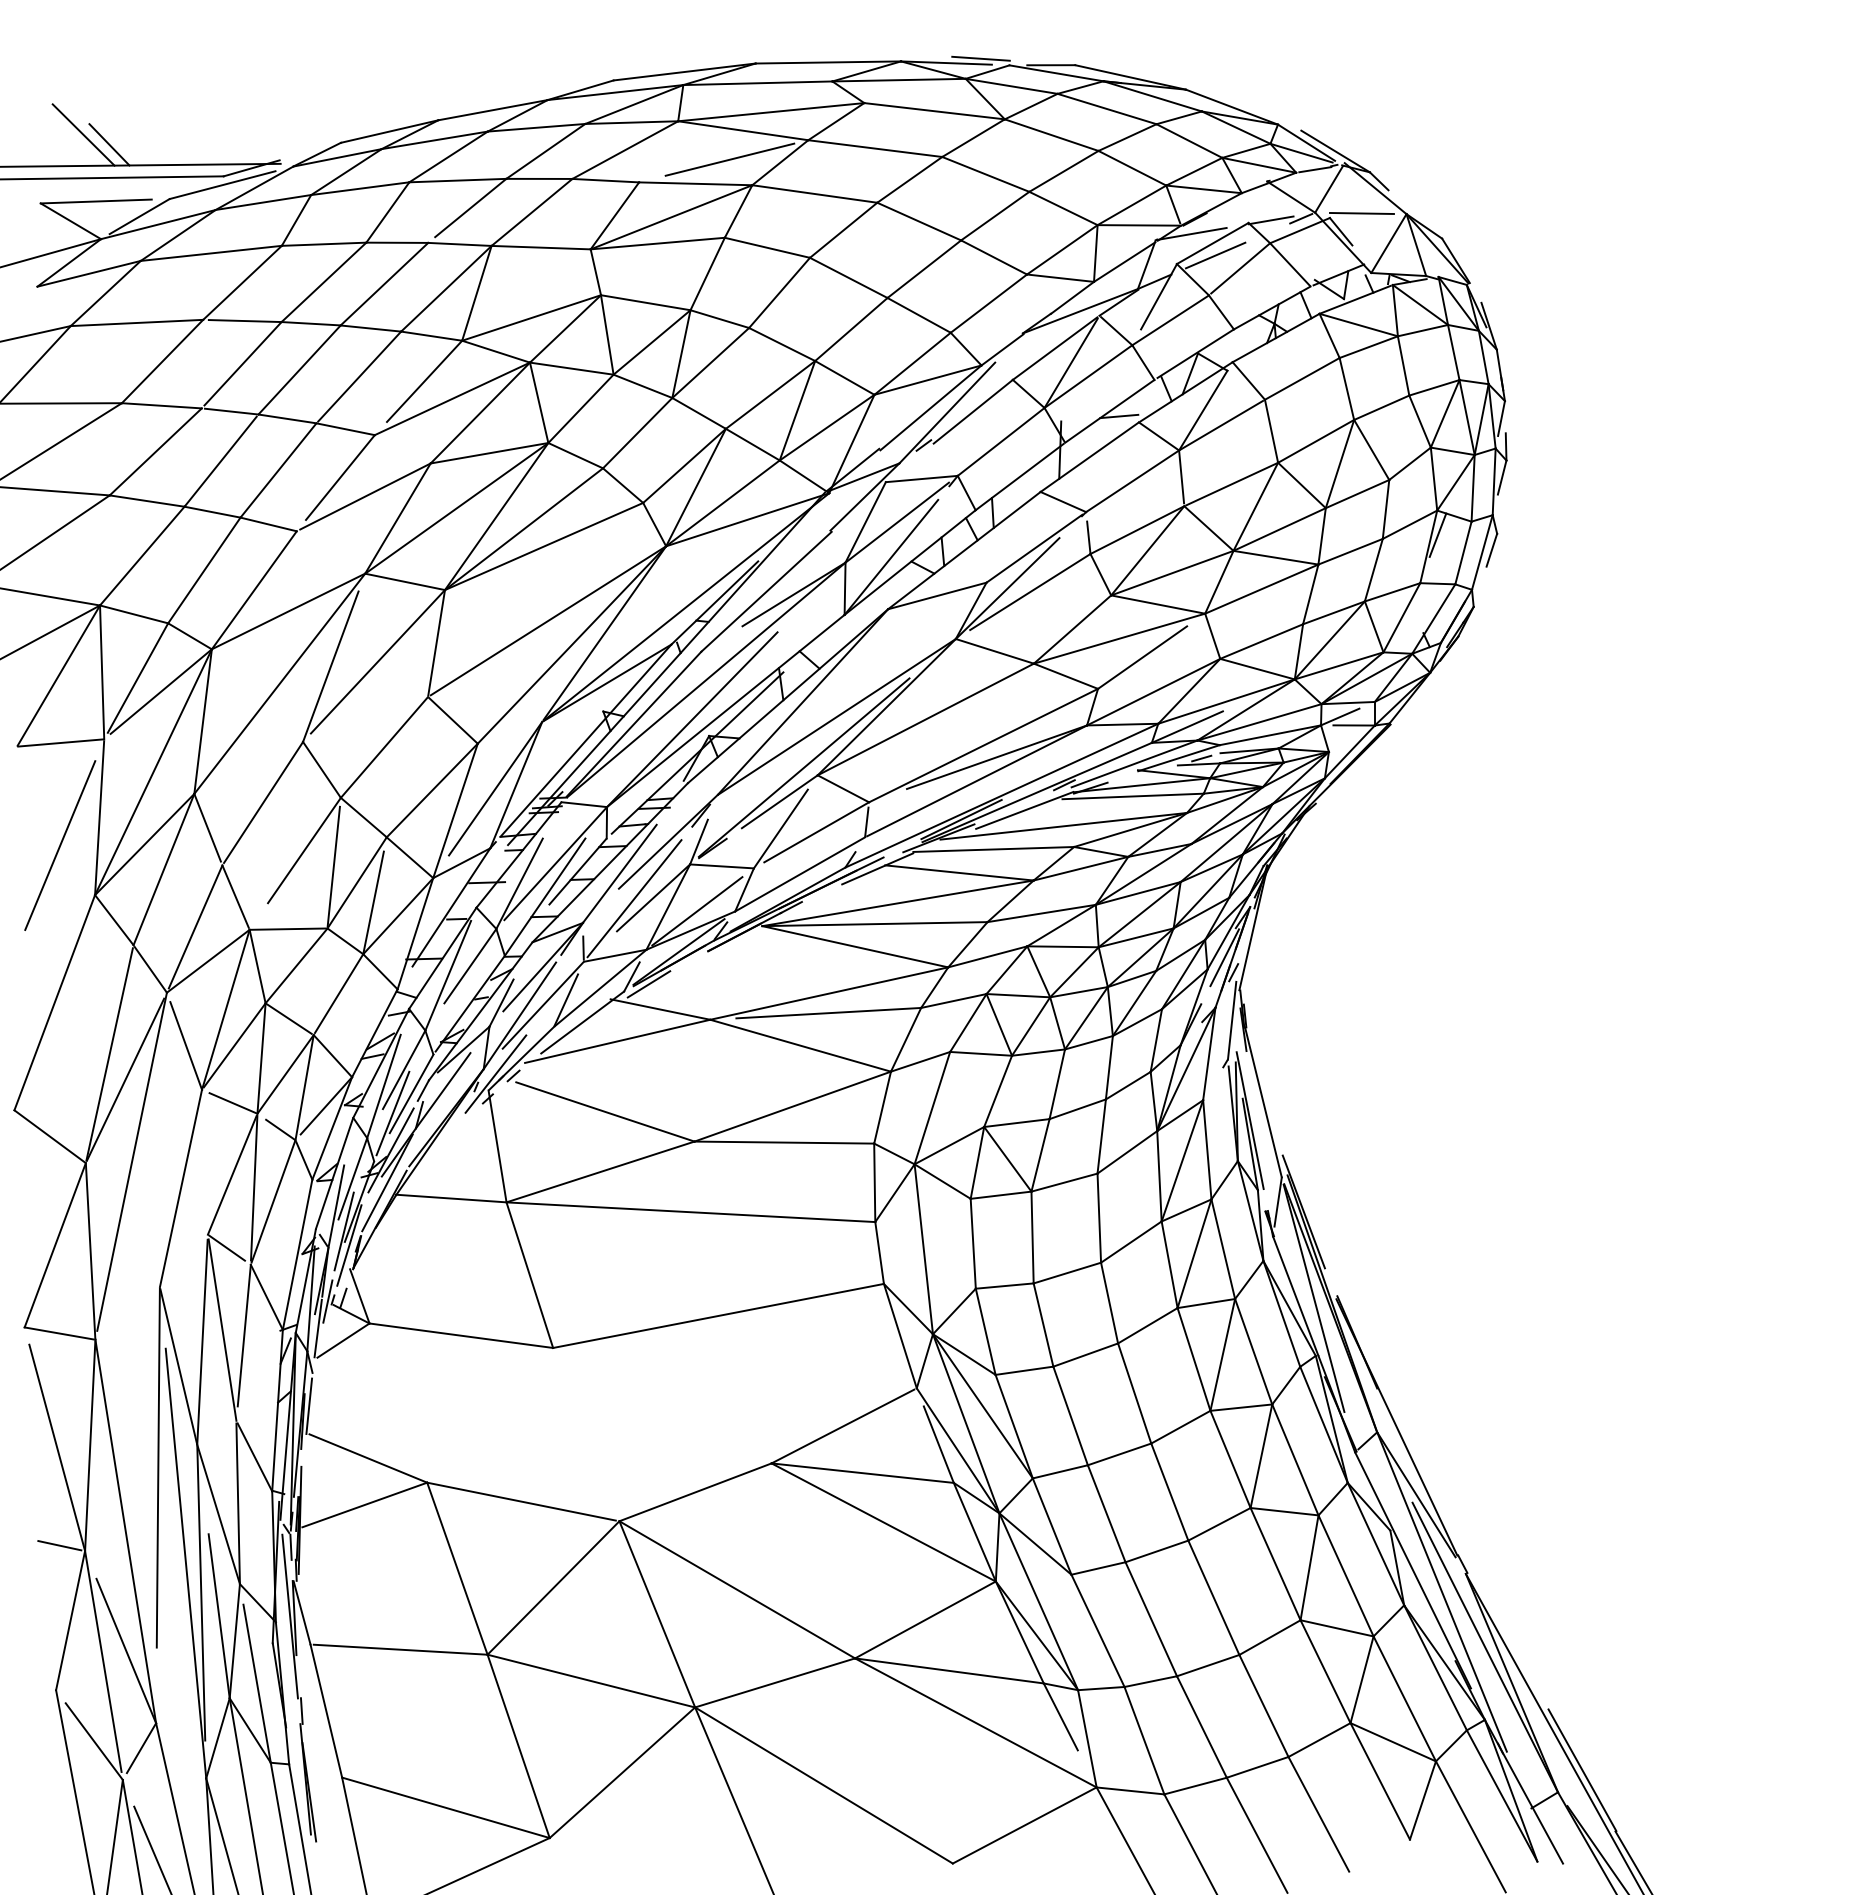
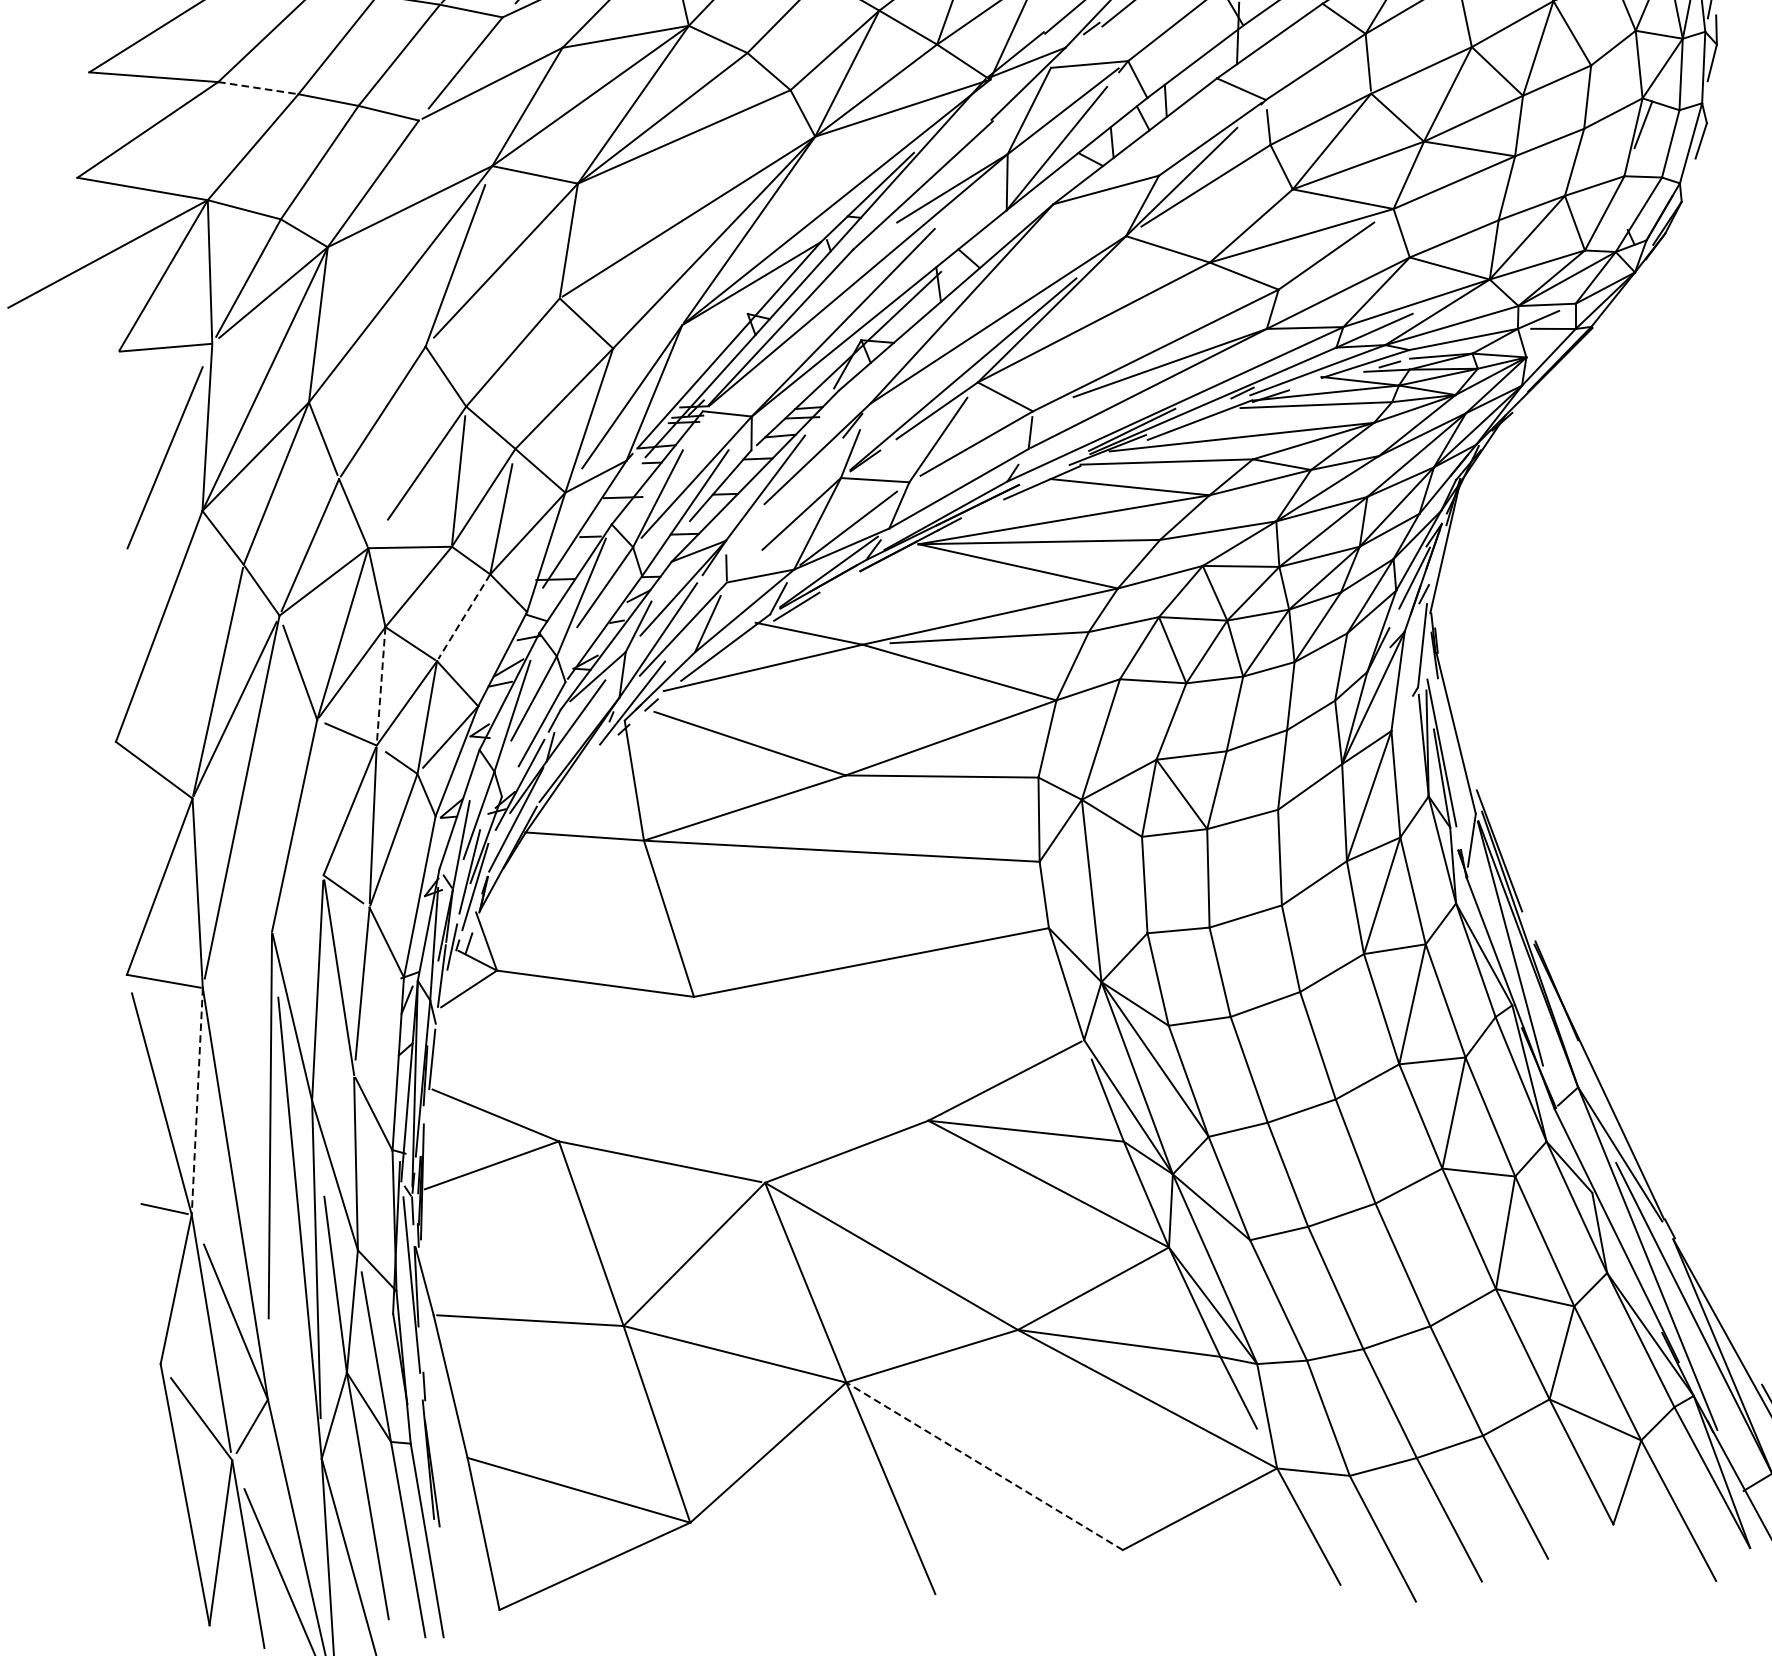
line: (147, 501) -> (258, 88), solid -> dashed
line: (870, 863) -> (1034, 477), removed
line: (634, 898) -> (781, 514), removed
line: (338, 994) -> (463, 617), solid -> dashed
line: (261, 1059) -> (381, 687), solid -> dashed
line: (392, 1113) -> (521, 745), removed
line: (90, 1445) -> (197, 1101), solid -> dashed
line: (824, 1785) -> (985, 1466), solid -> dashed

